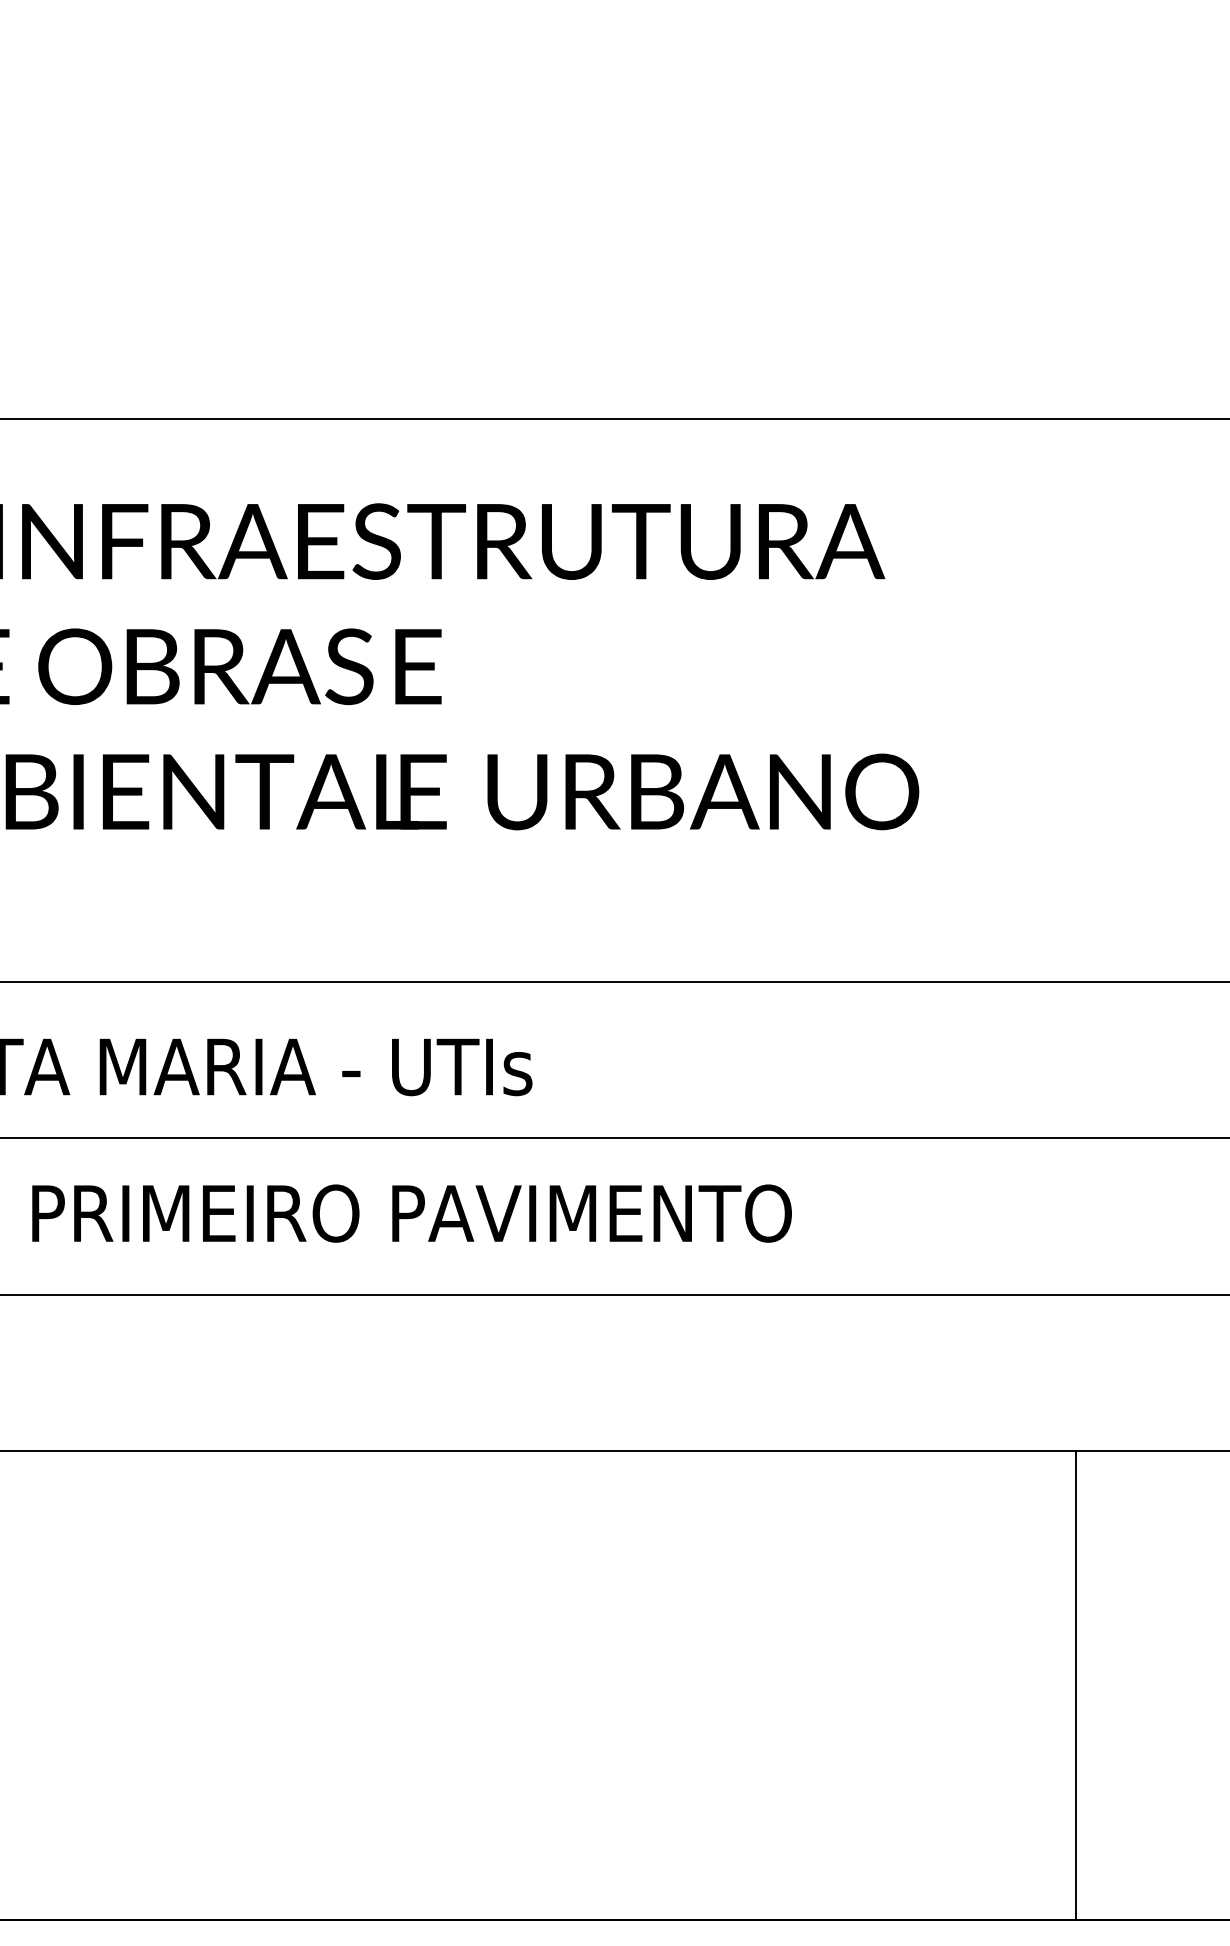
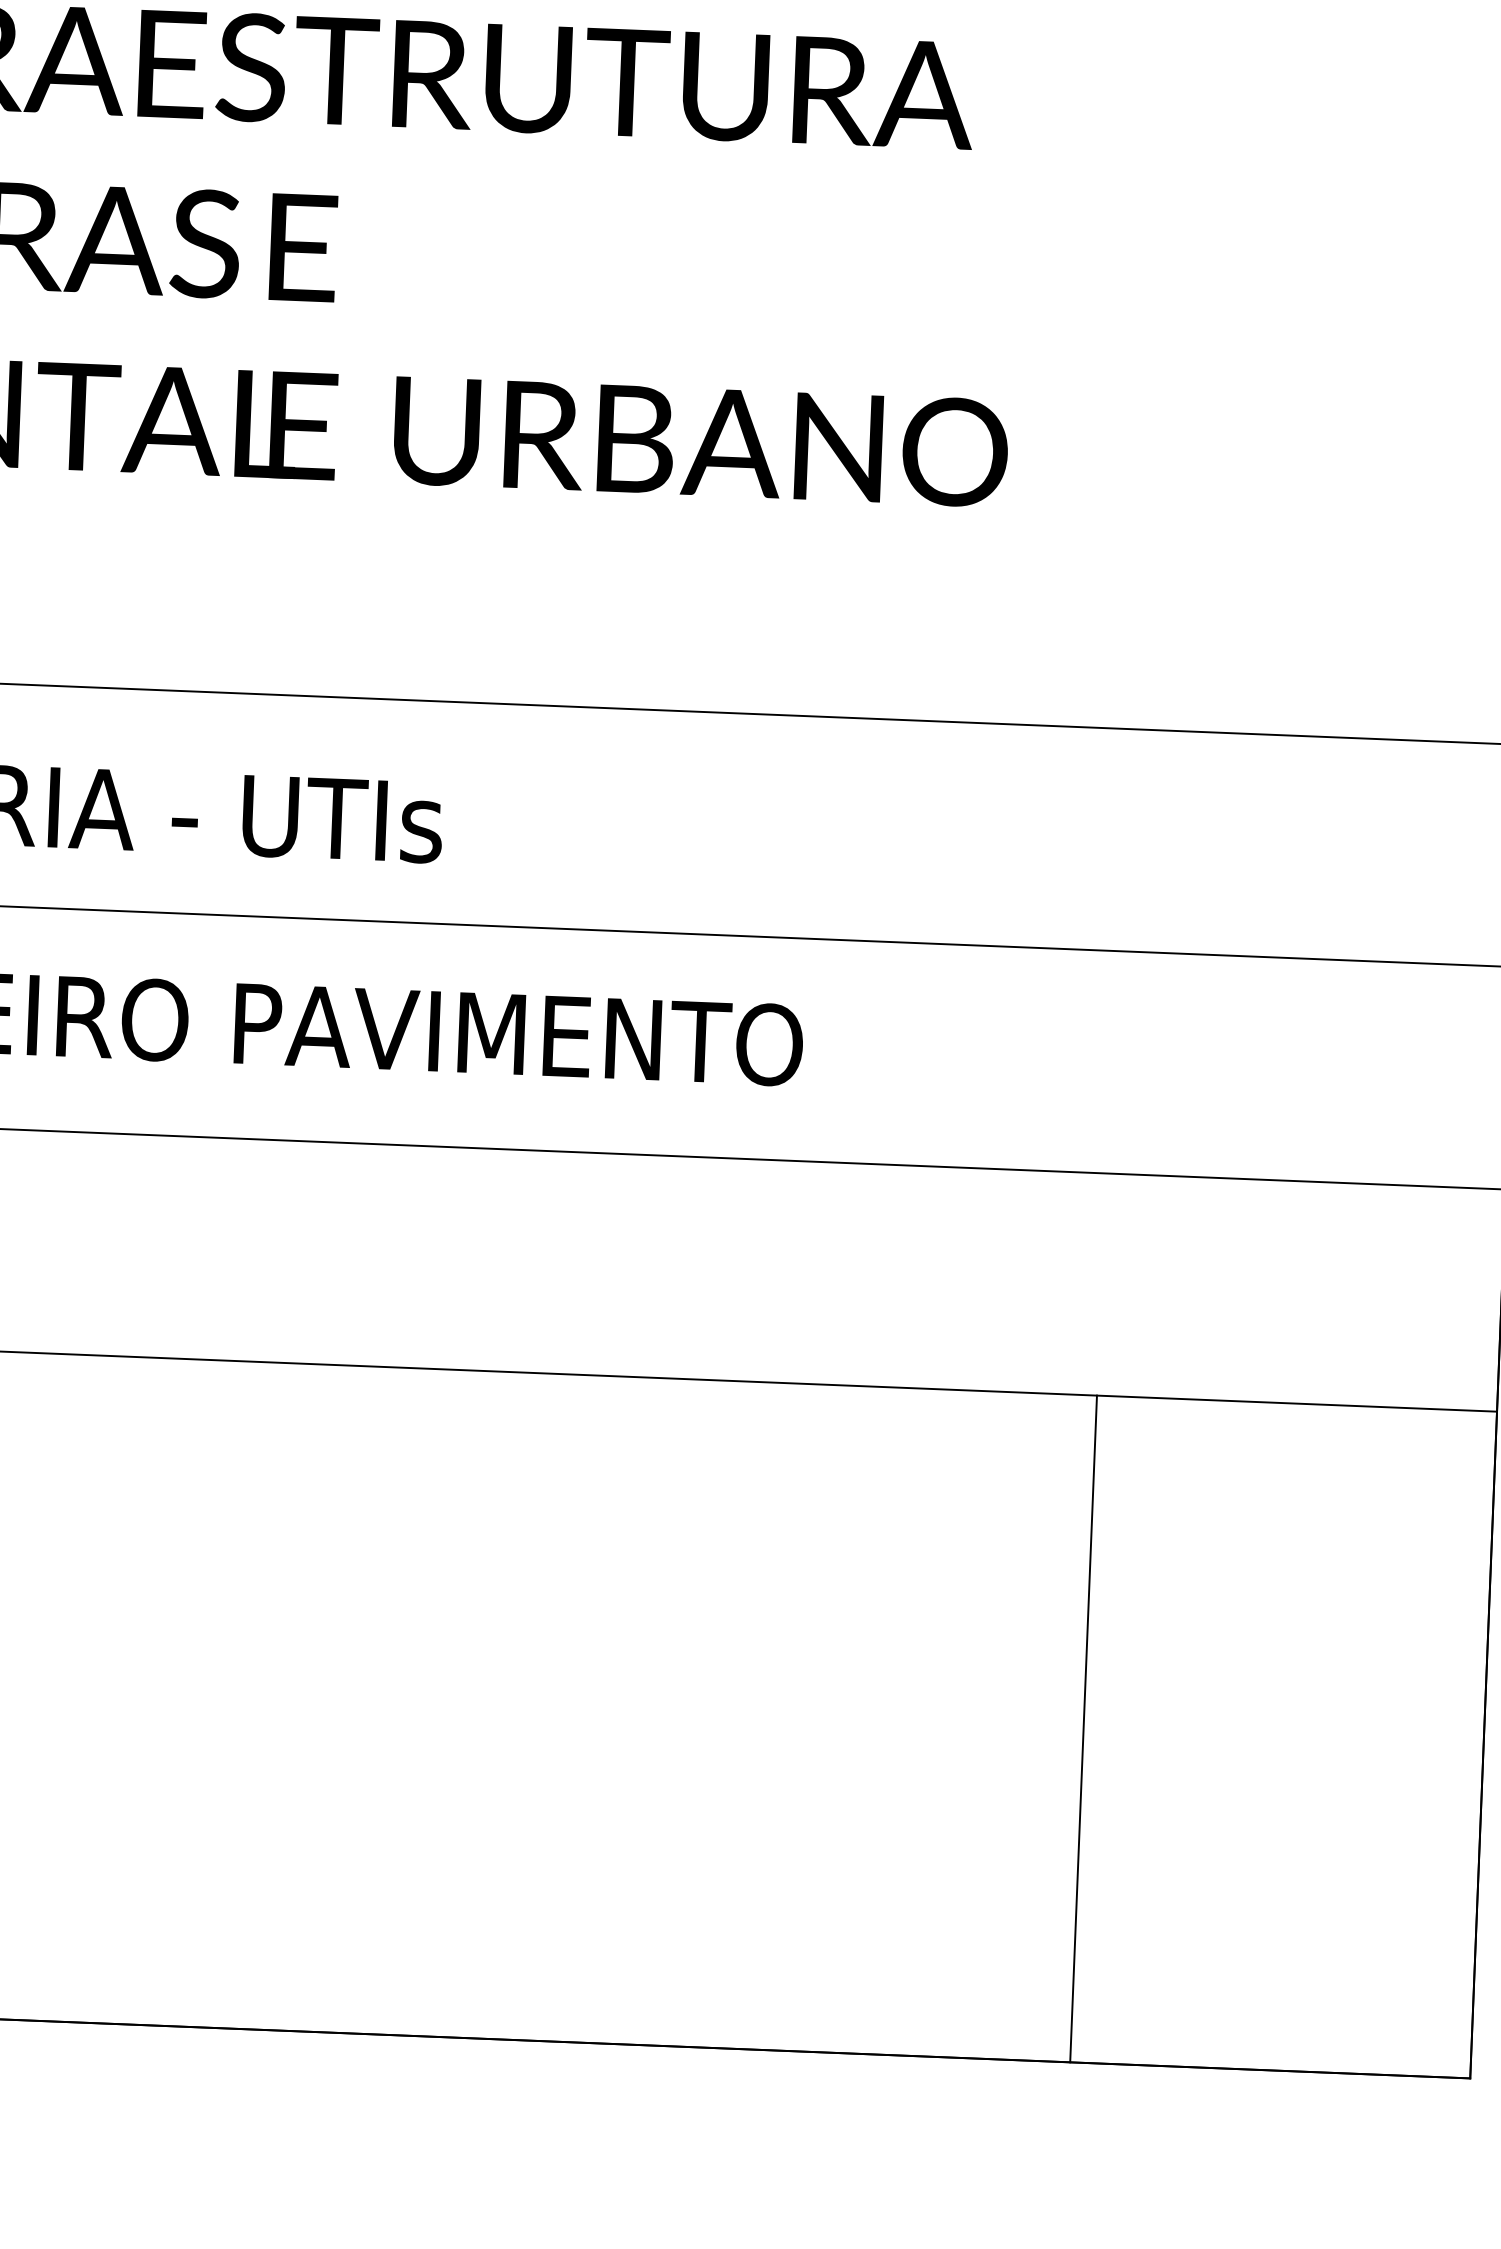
line: (1076, 1685) -> (1083, 1728), moved

